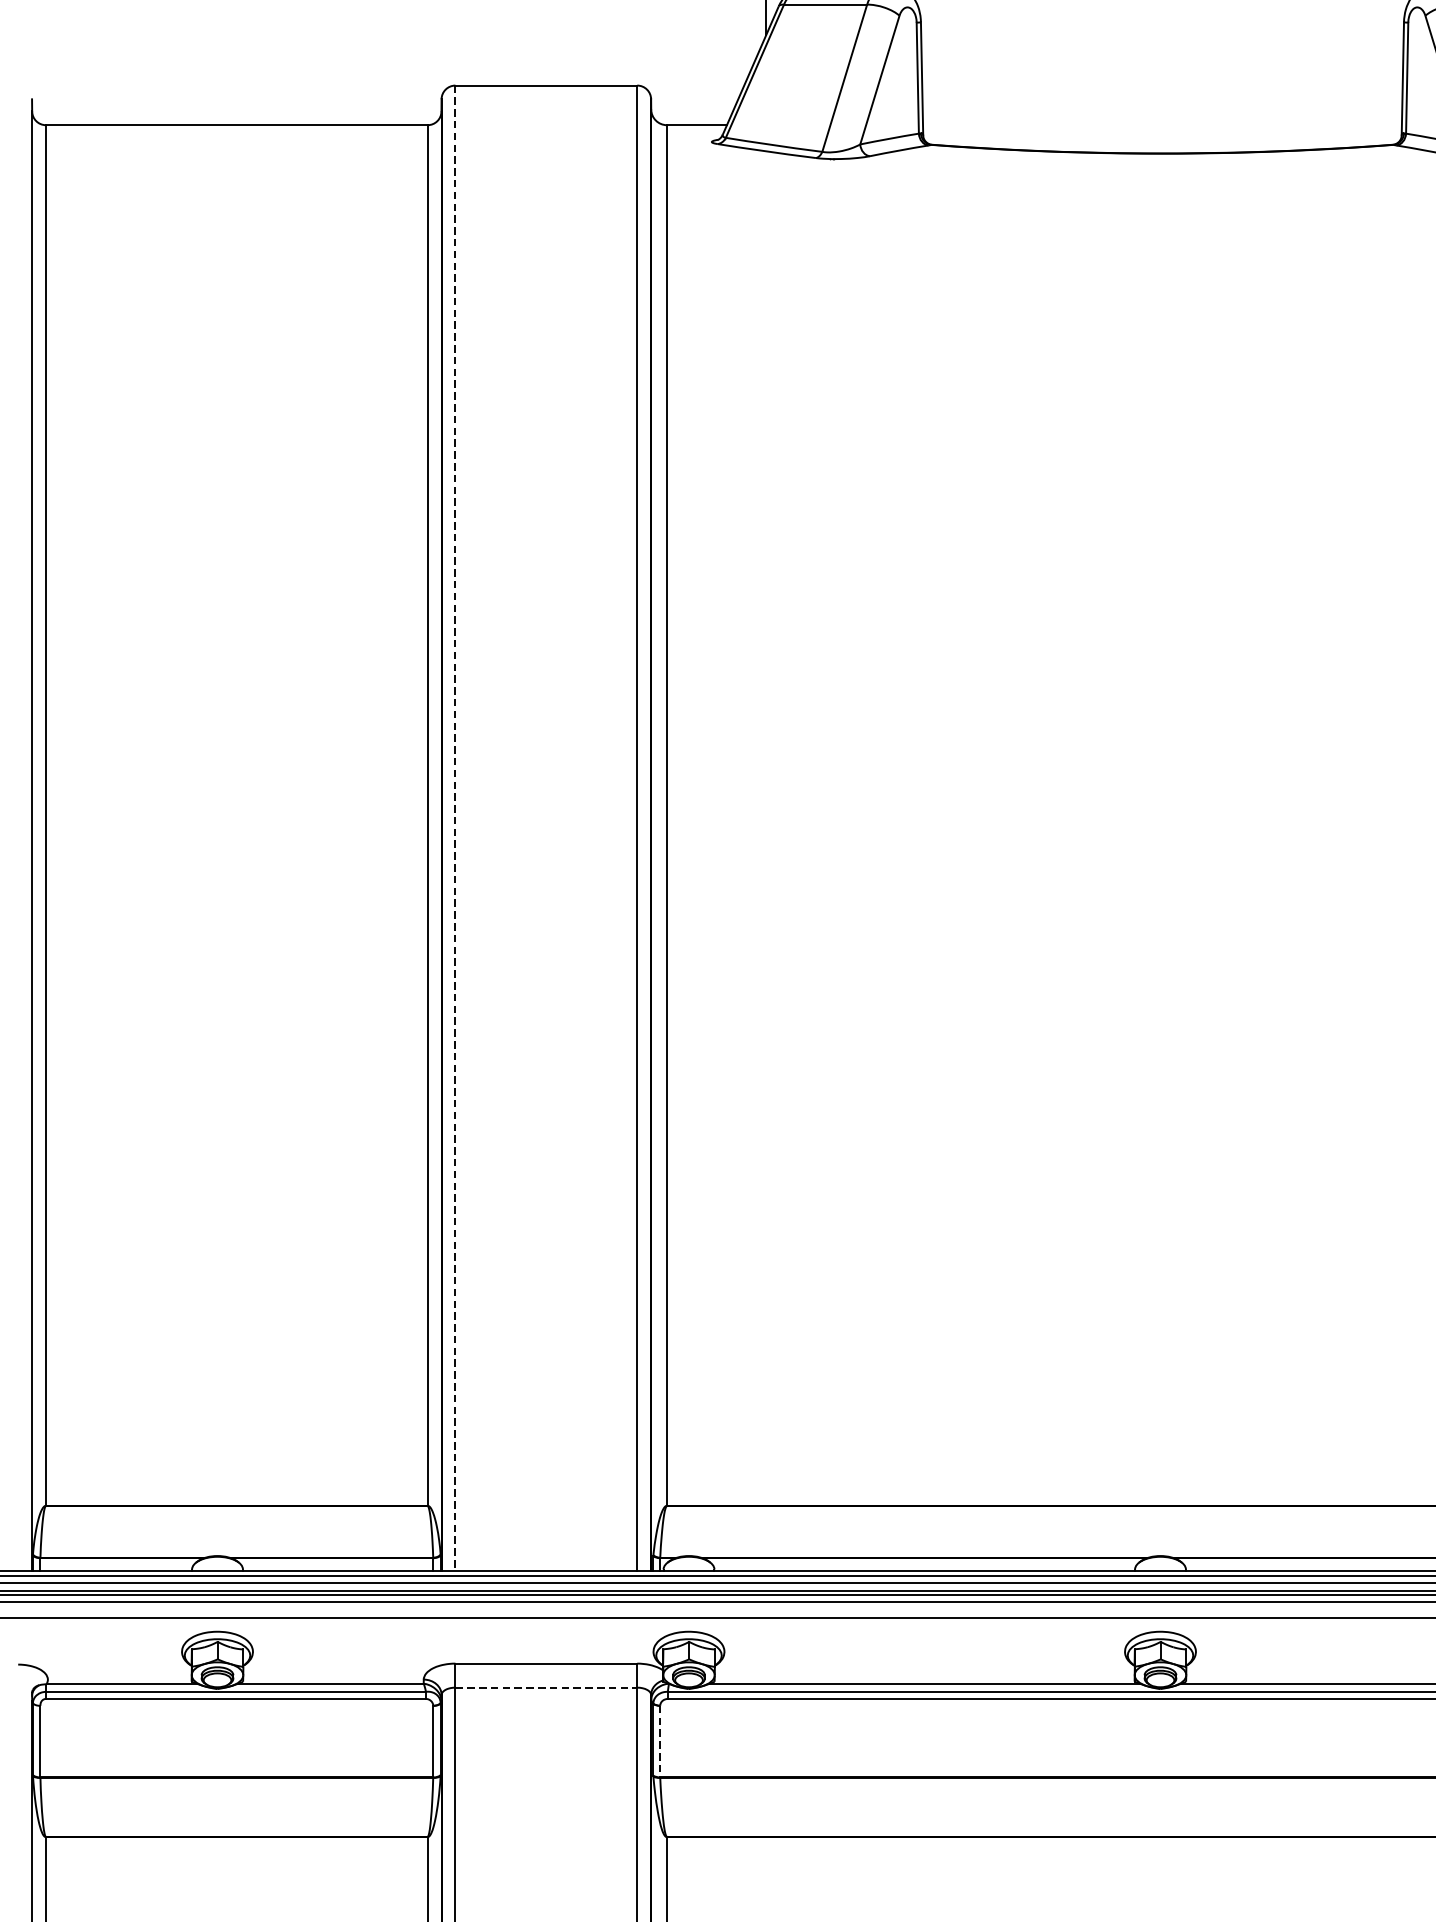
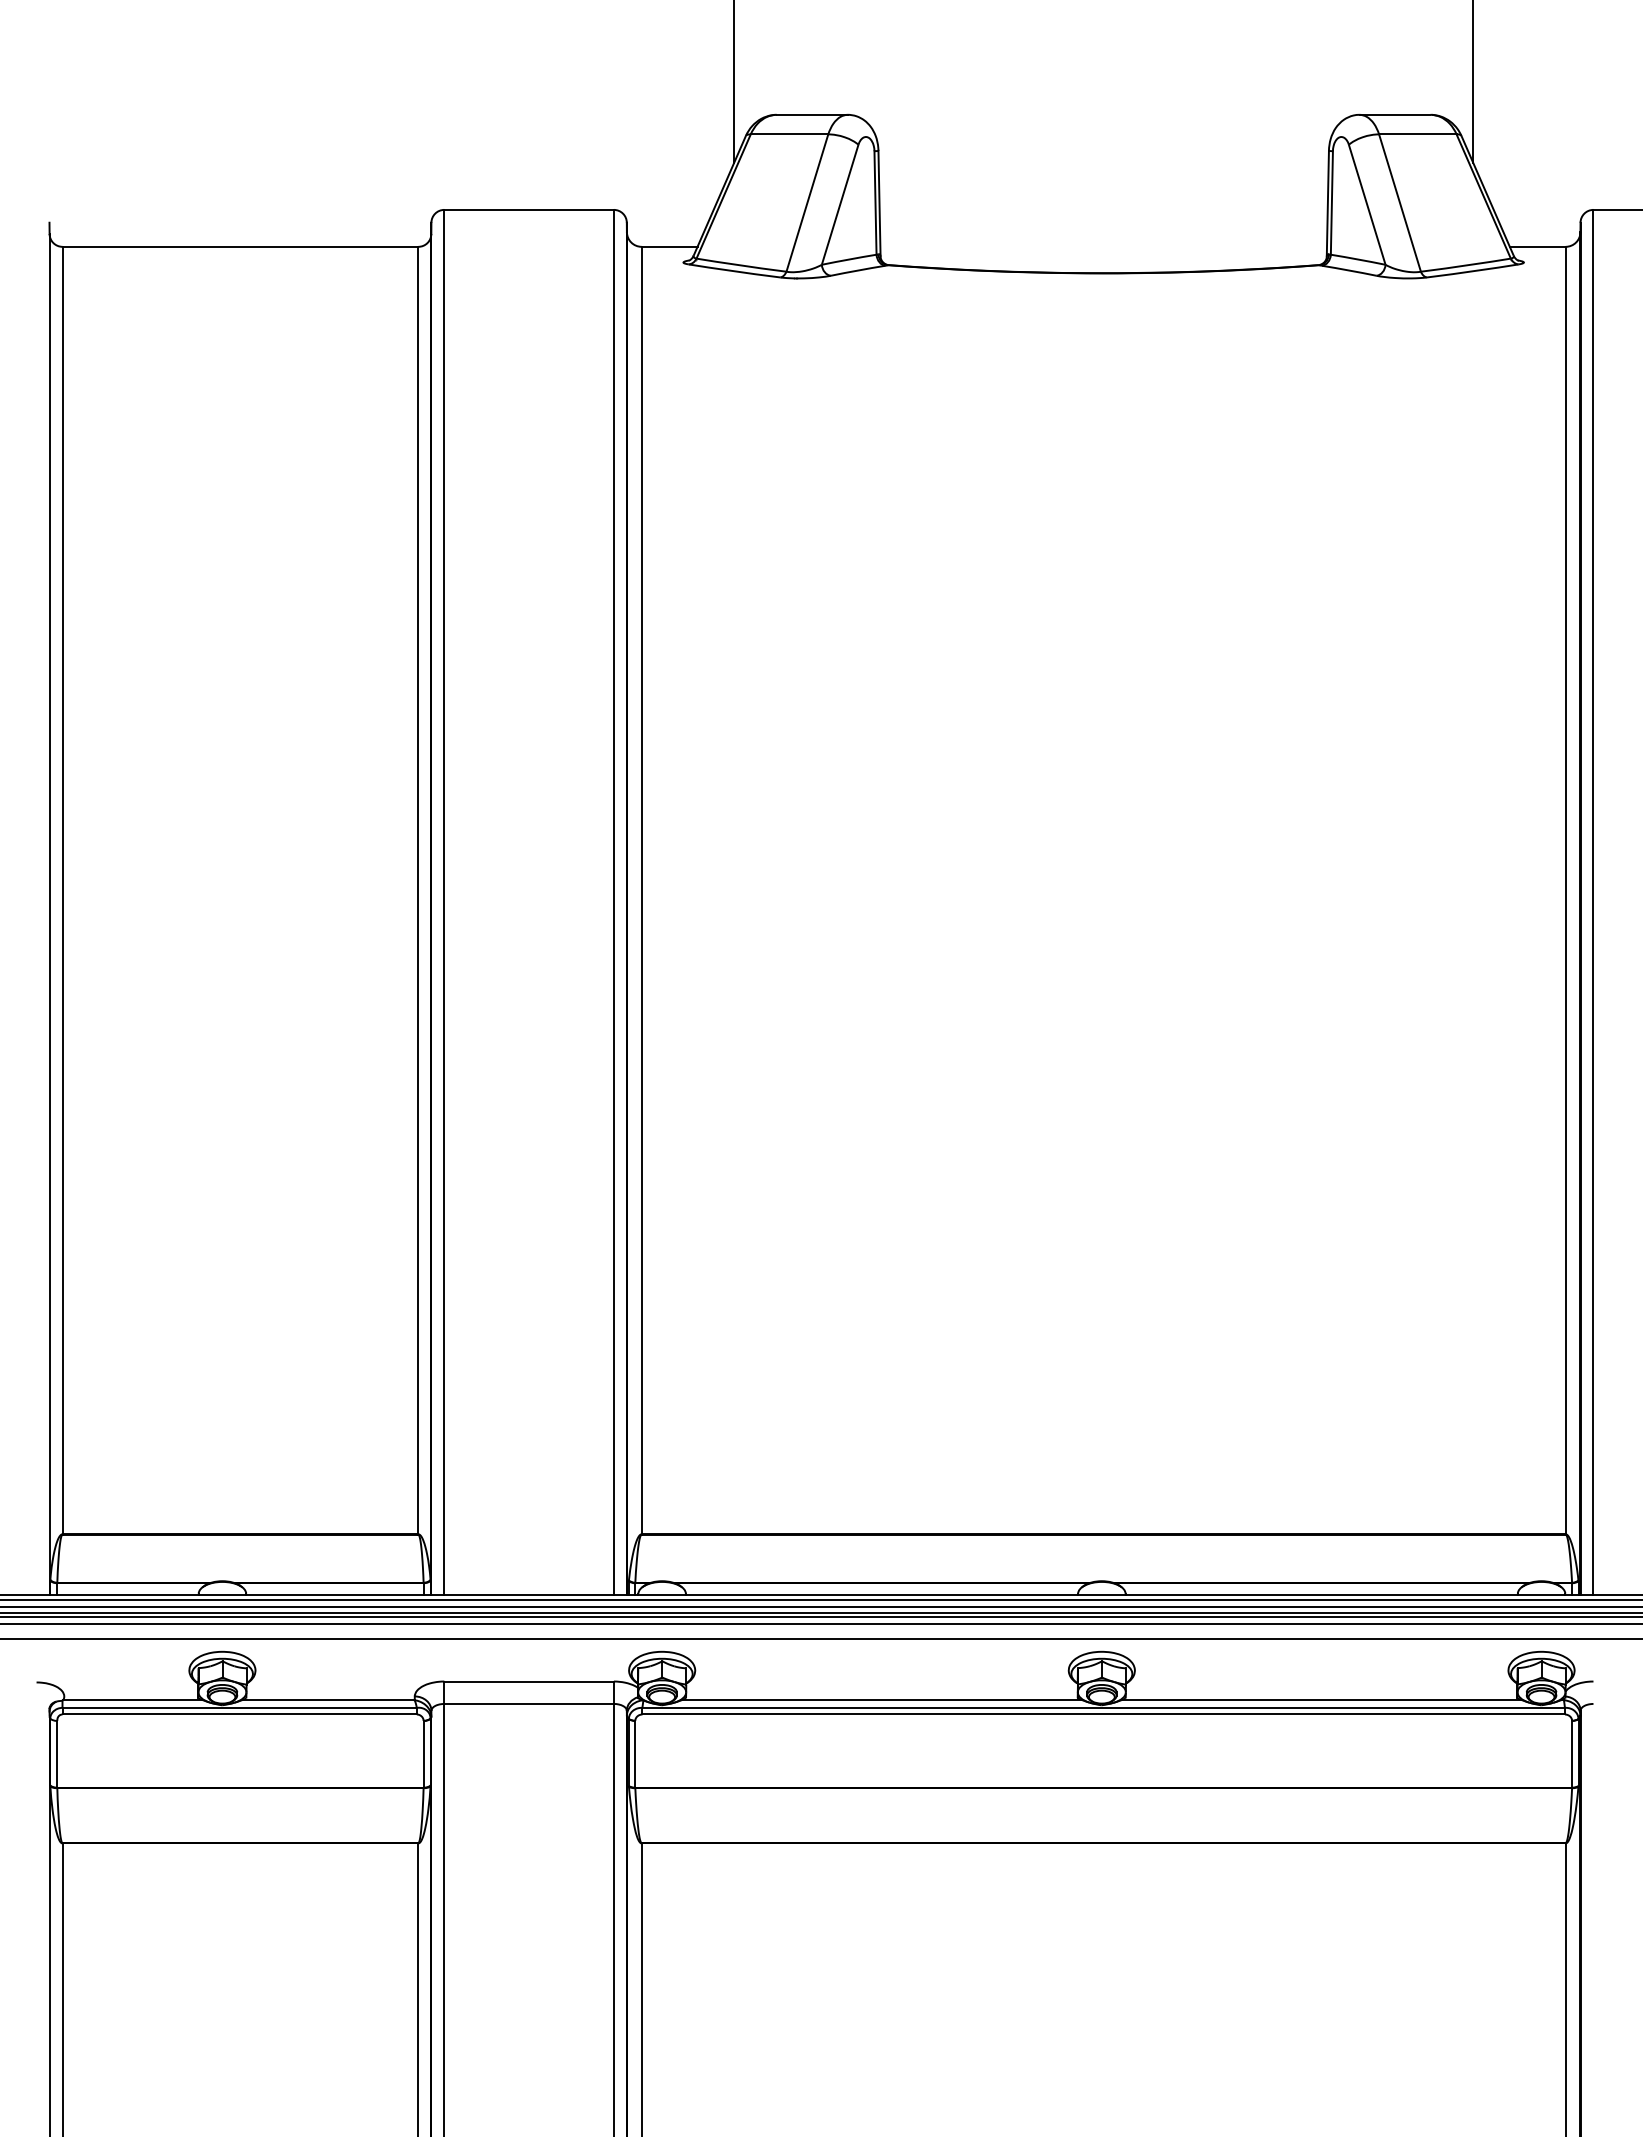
line: (455, 828) -> (444, 902), dashed -> solid
line: (546, 1687) -> (529, 1703), dashed -> solid
line: (660, 1741) -> (635, 1754), dashed -> solid

